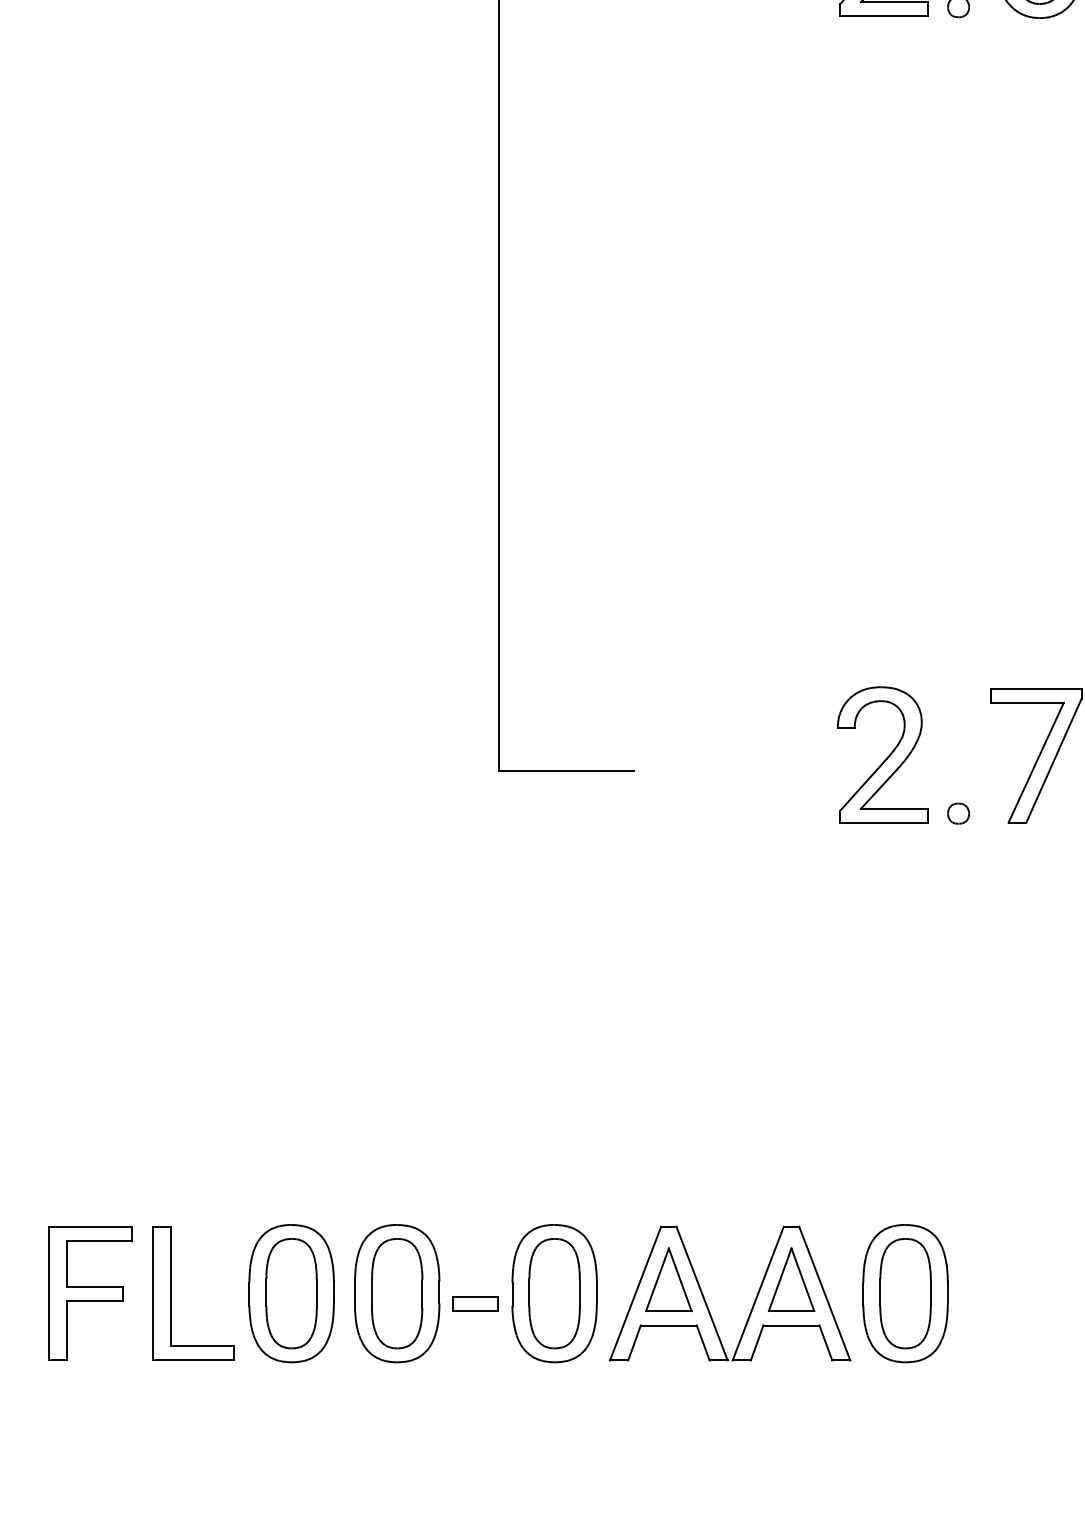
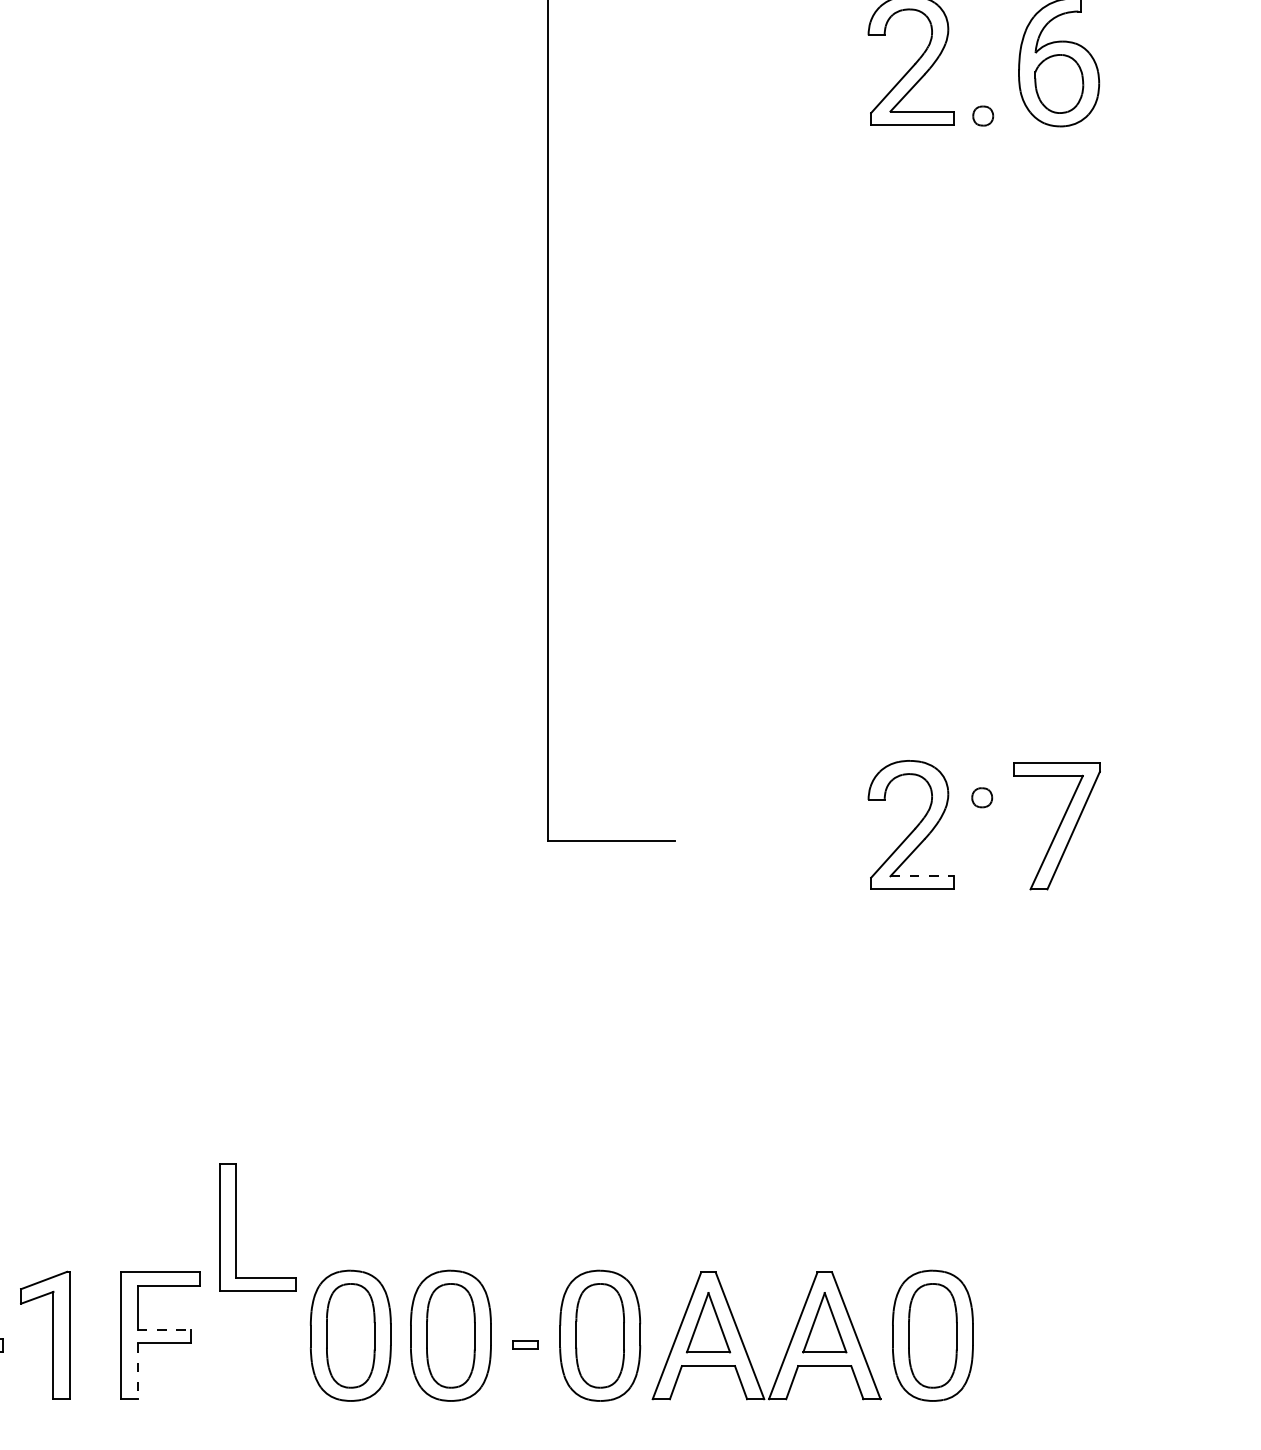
line: (894, 809) -> (922, 876), solid -> dashed
part: (958, 813) -> (982, 797), moved
line: (95, 1286) -> (164, 1329), solid -> dashed
part: (171, 1293) -> (236, 1227), moved
part: (475, 1303) -> (525, 1345), size x0.6
line: (66, 1331) -> (137, 1371), solid -> dashed

